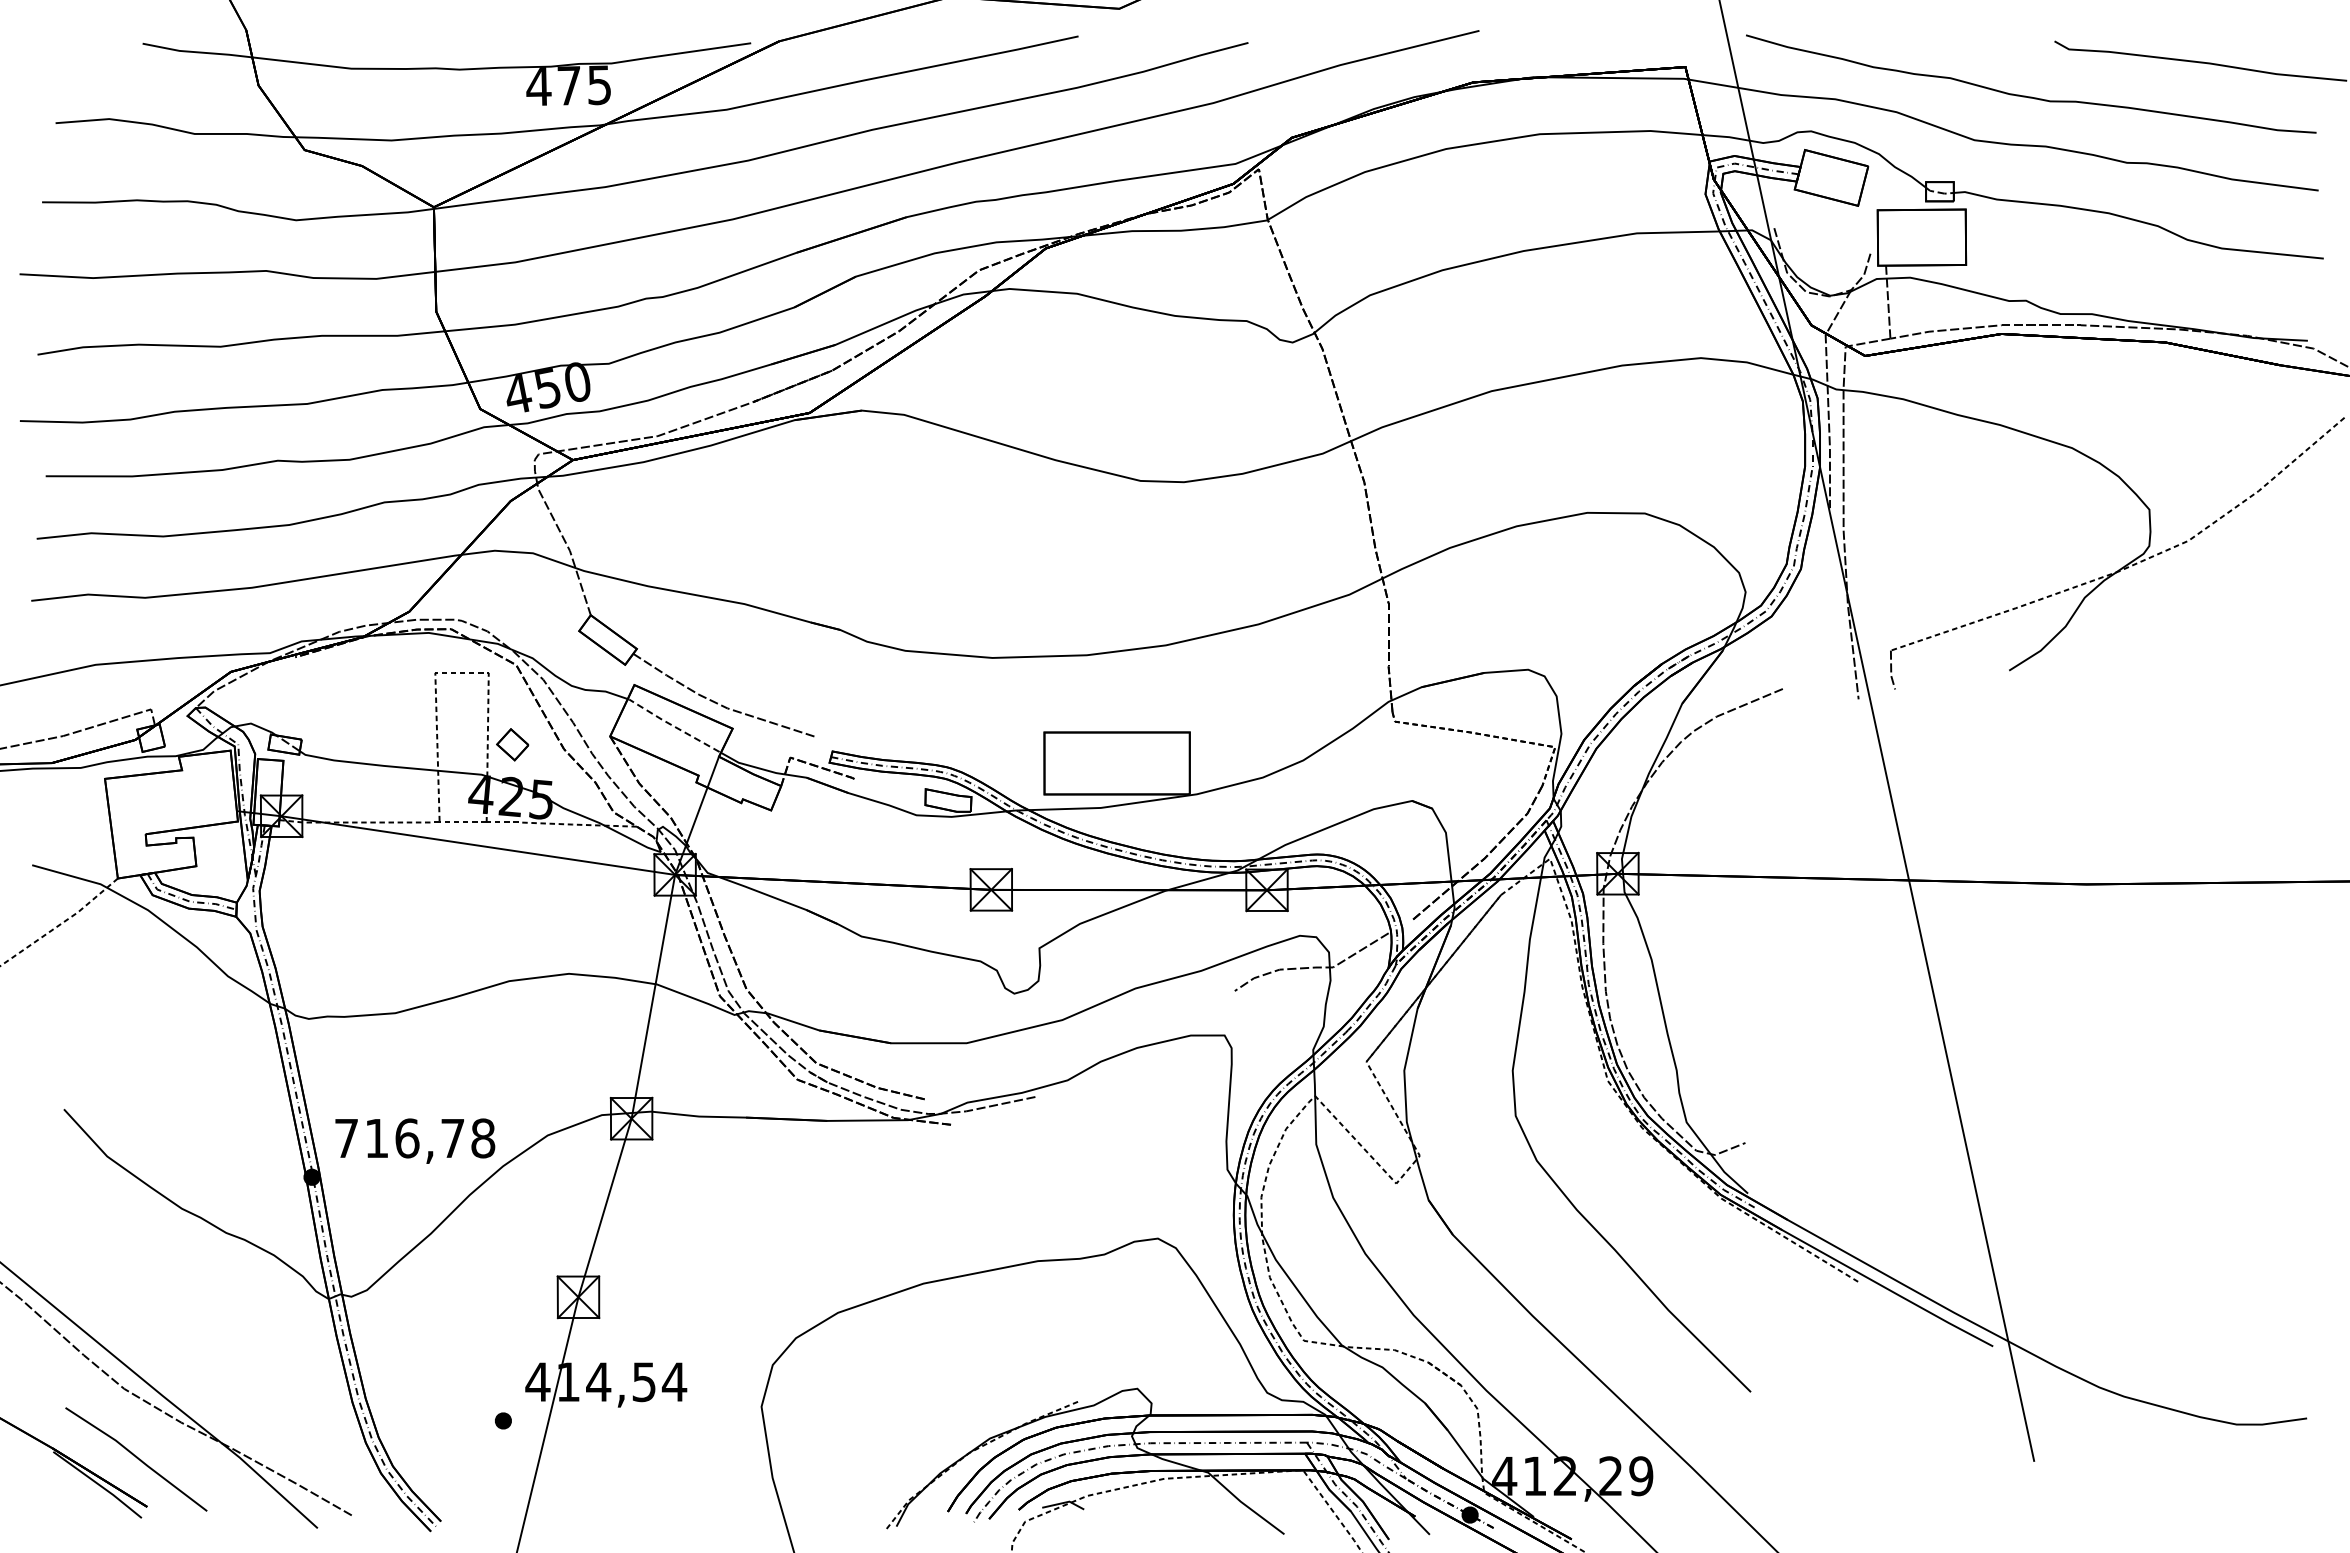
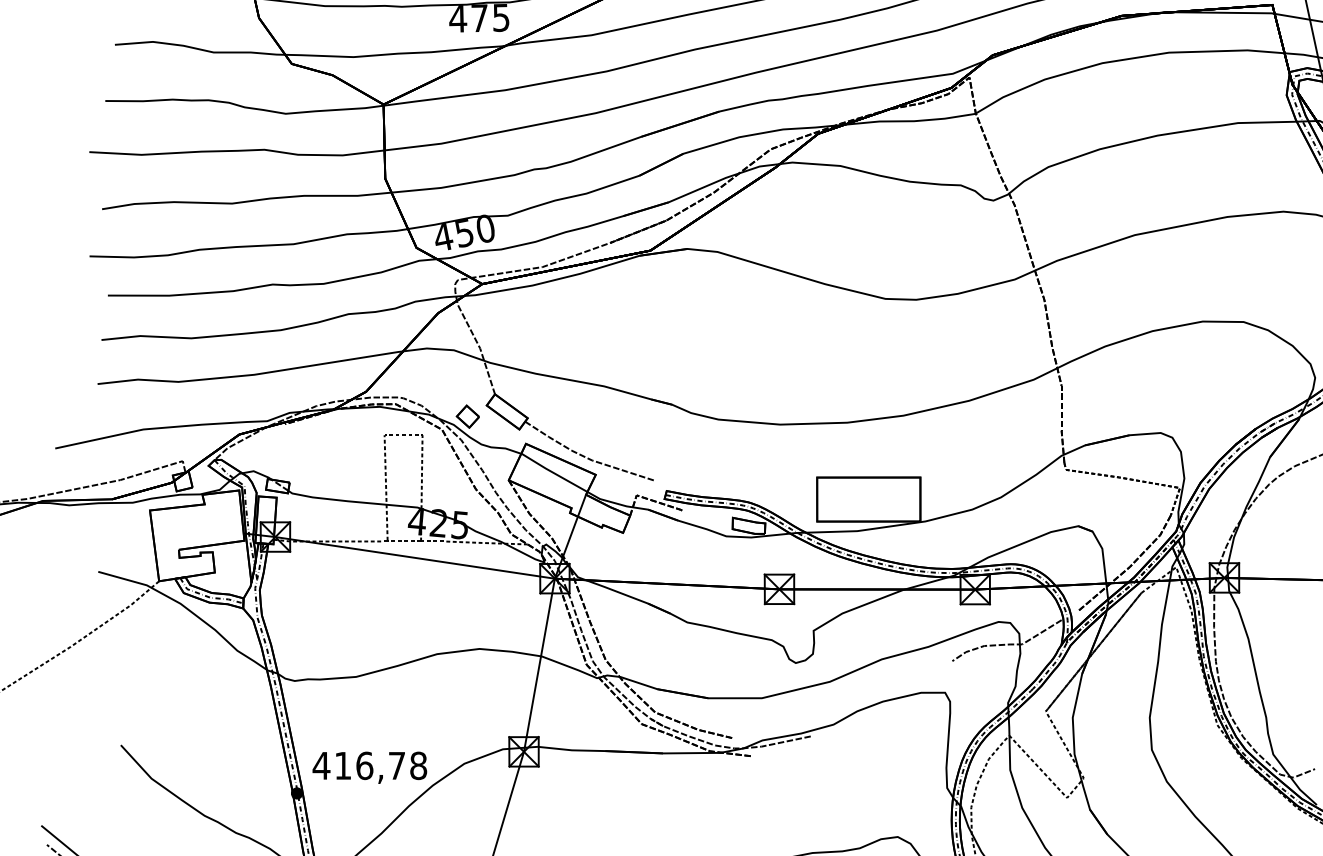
line: (673, 726) -> (553, 473), dashed -> solid
part: (512, 744) -> (467, 416), moved
text: (346, 1138) -> (321, 765), 716,78 -> 416,78

